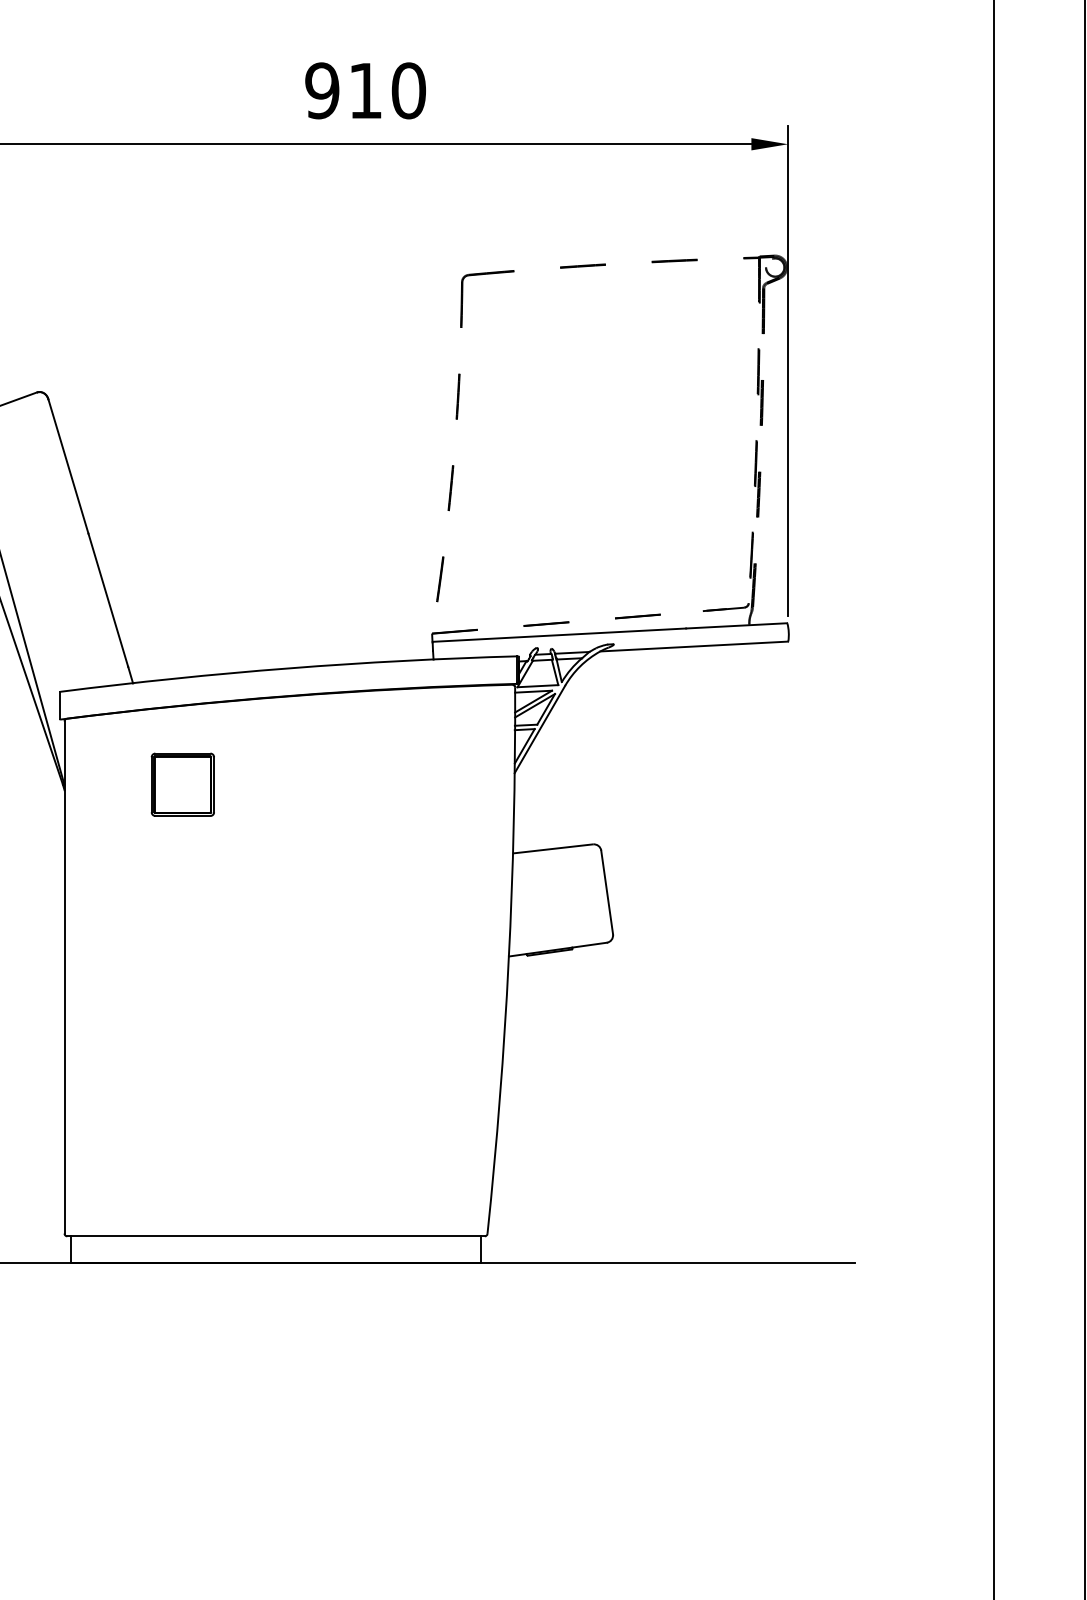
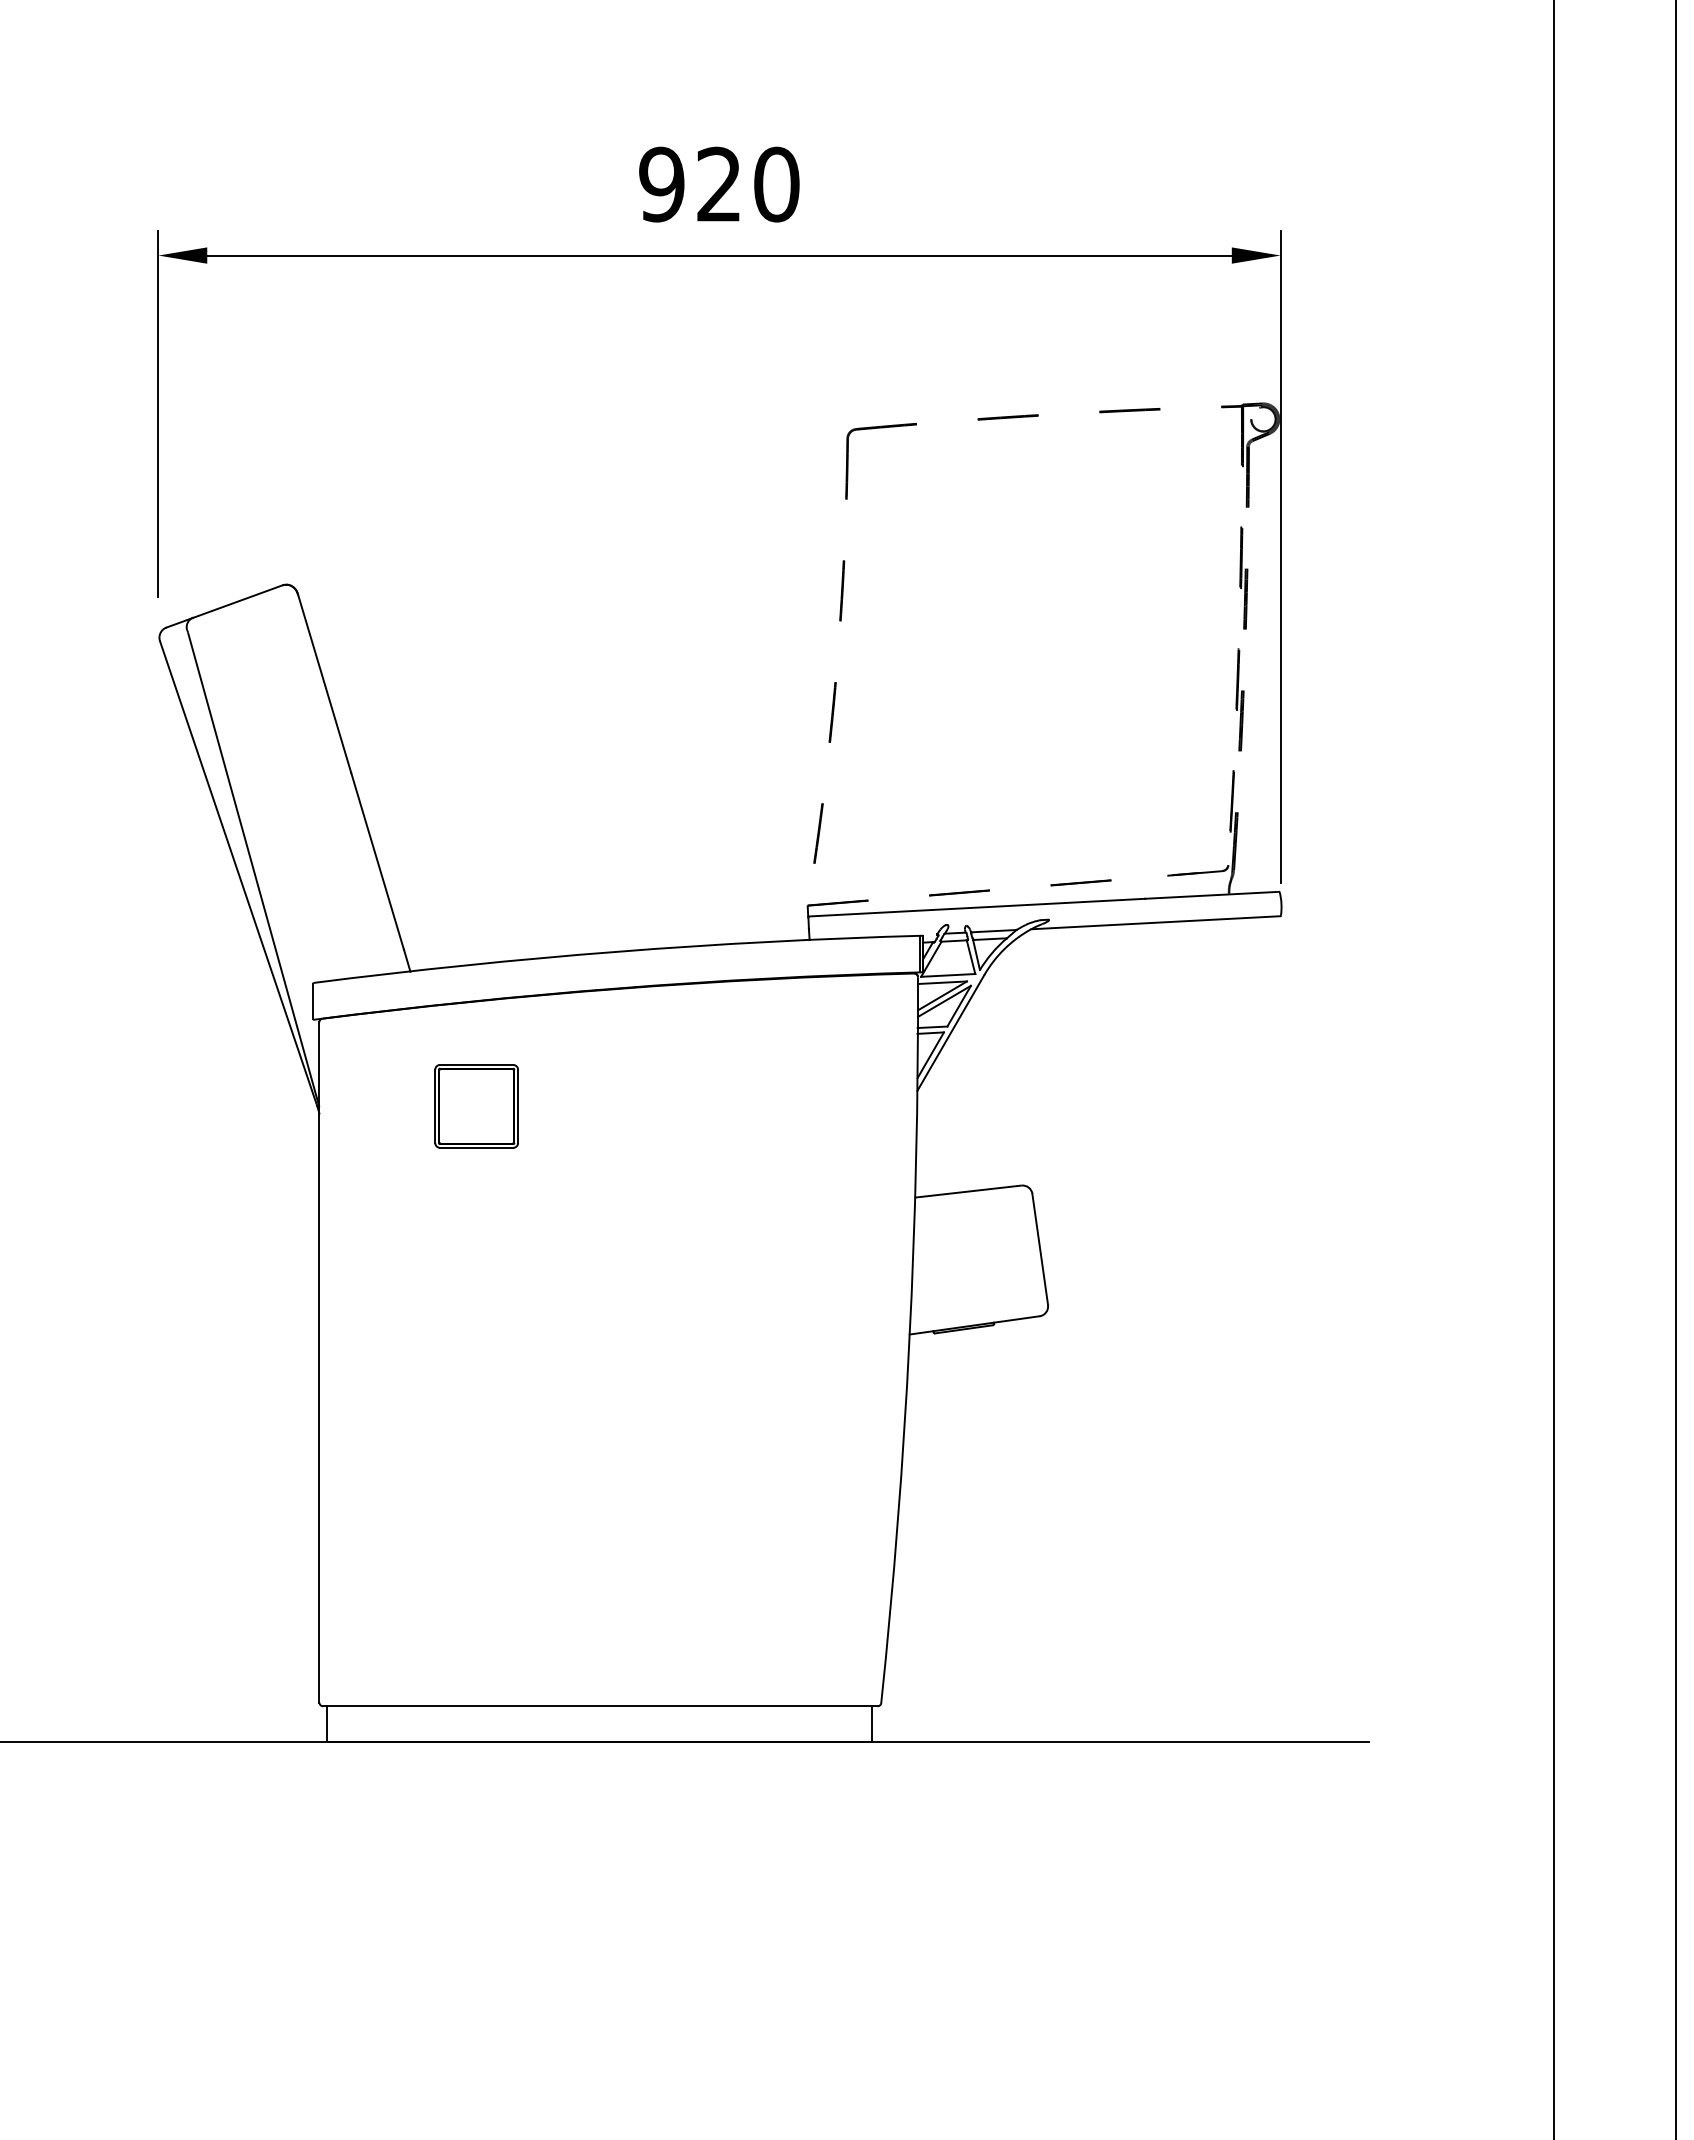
text: (364, 90) -> (718, 183), 910 -> 920

